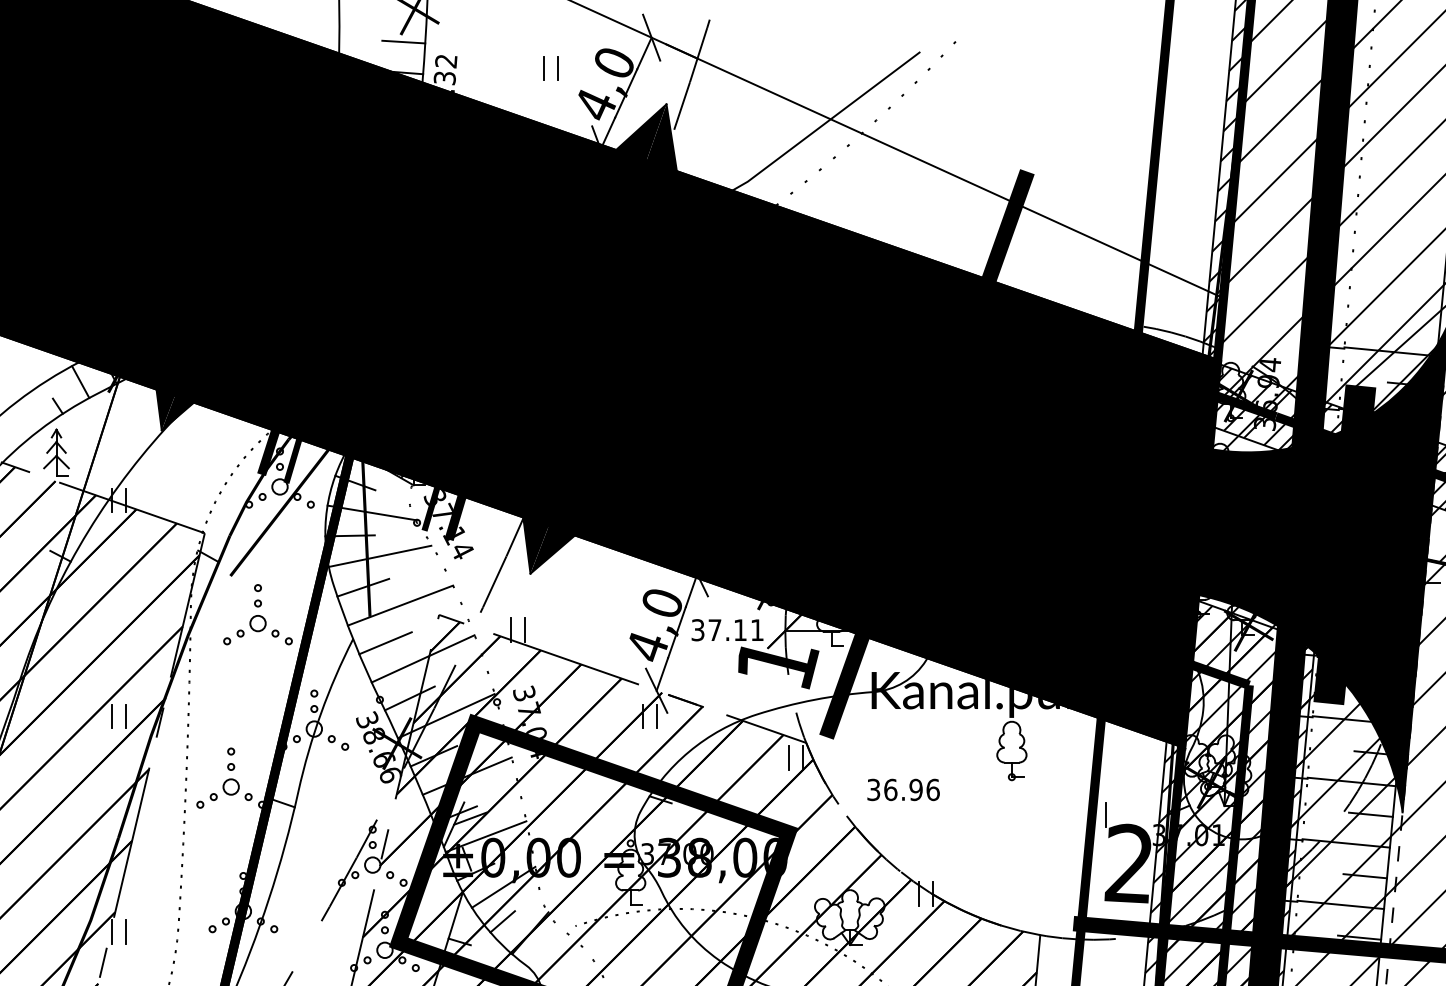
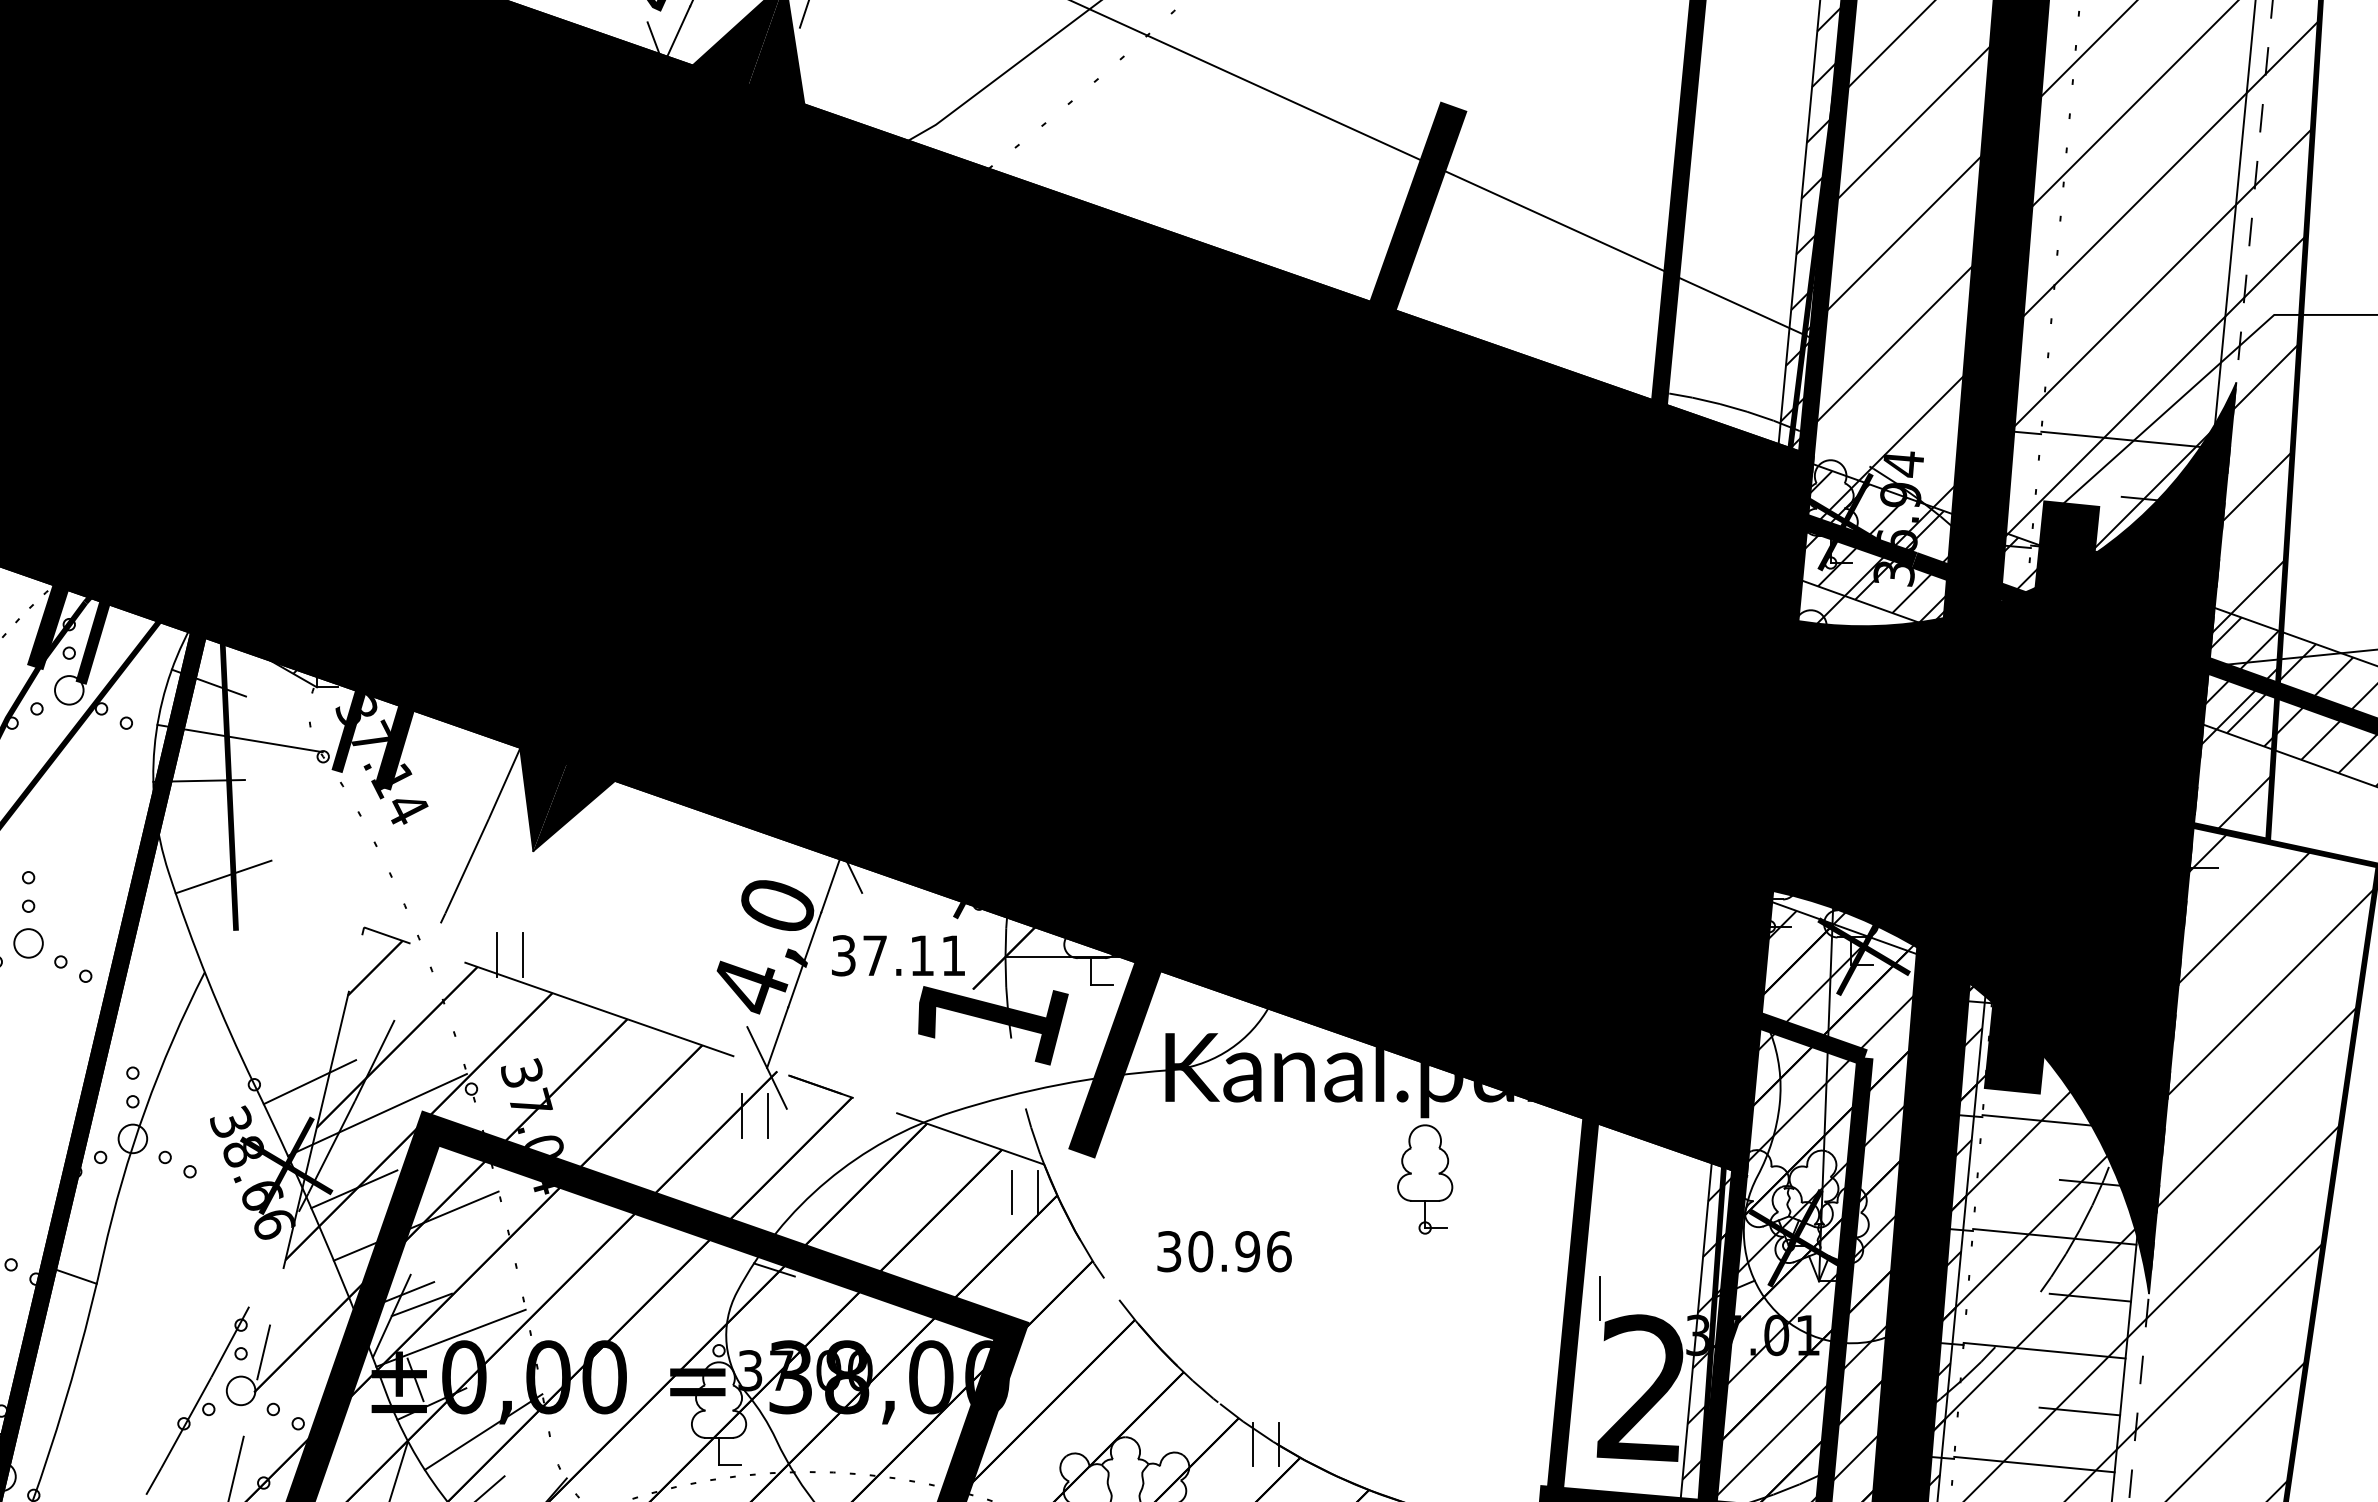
line: (379, 555) -> (253, 817), removed
line: (400, 605) -> (292, 909), removed
line: (385, 643) -> (264, 980), removed
line: (422, 658) -> (333, 1008), removed
text: (890, 789) -> (1200, 1250), 36.96 -> 30.96

